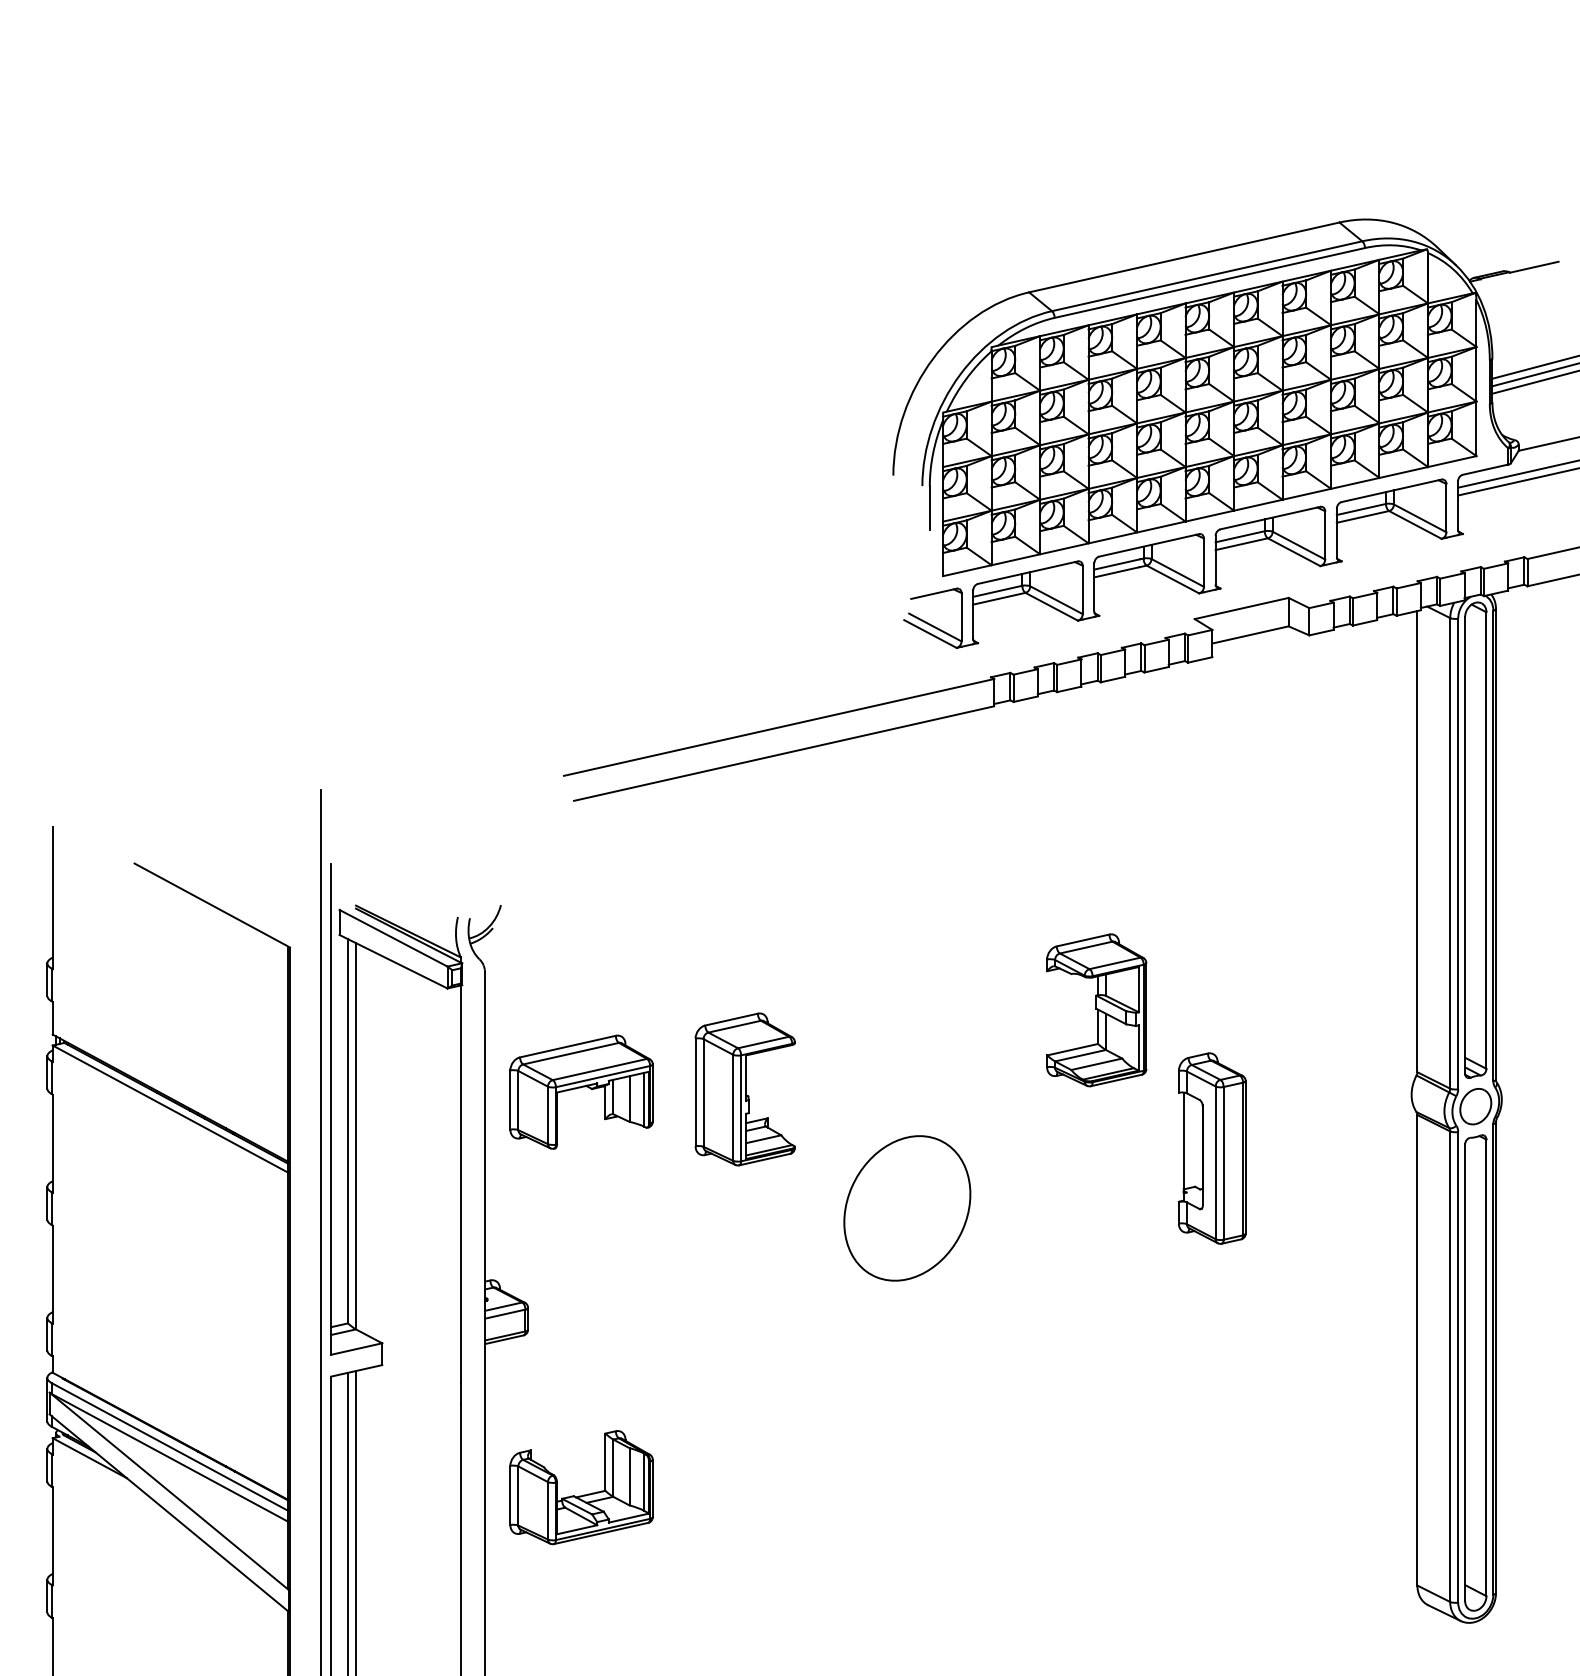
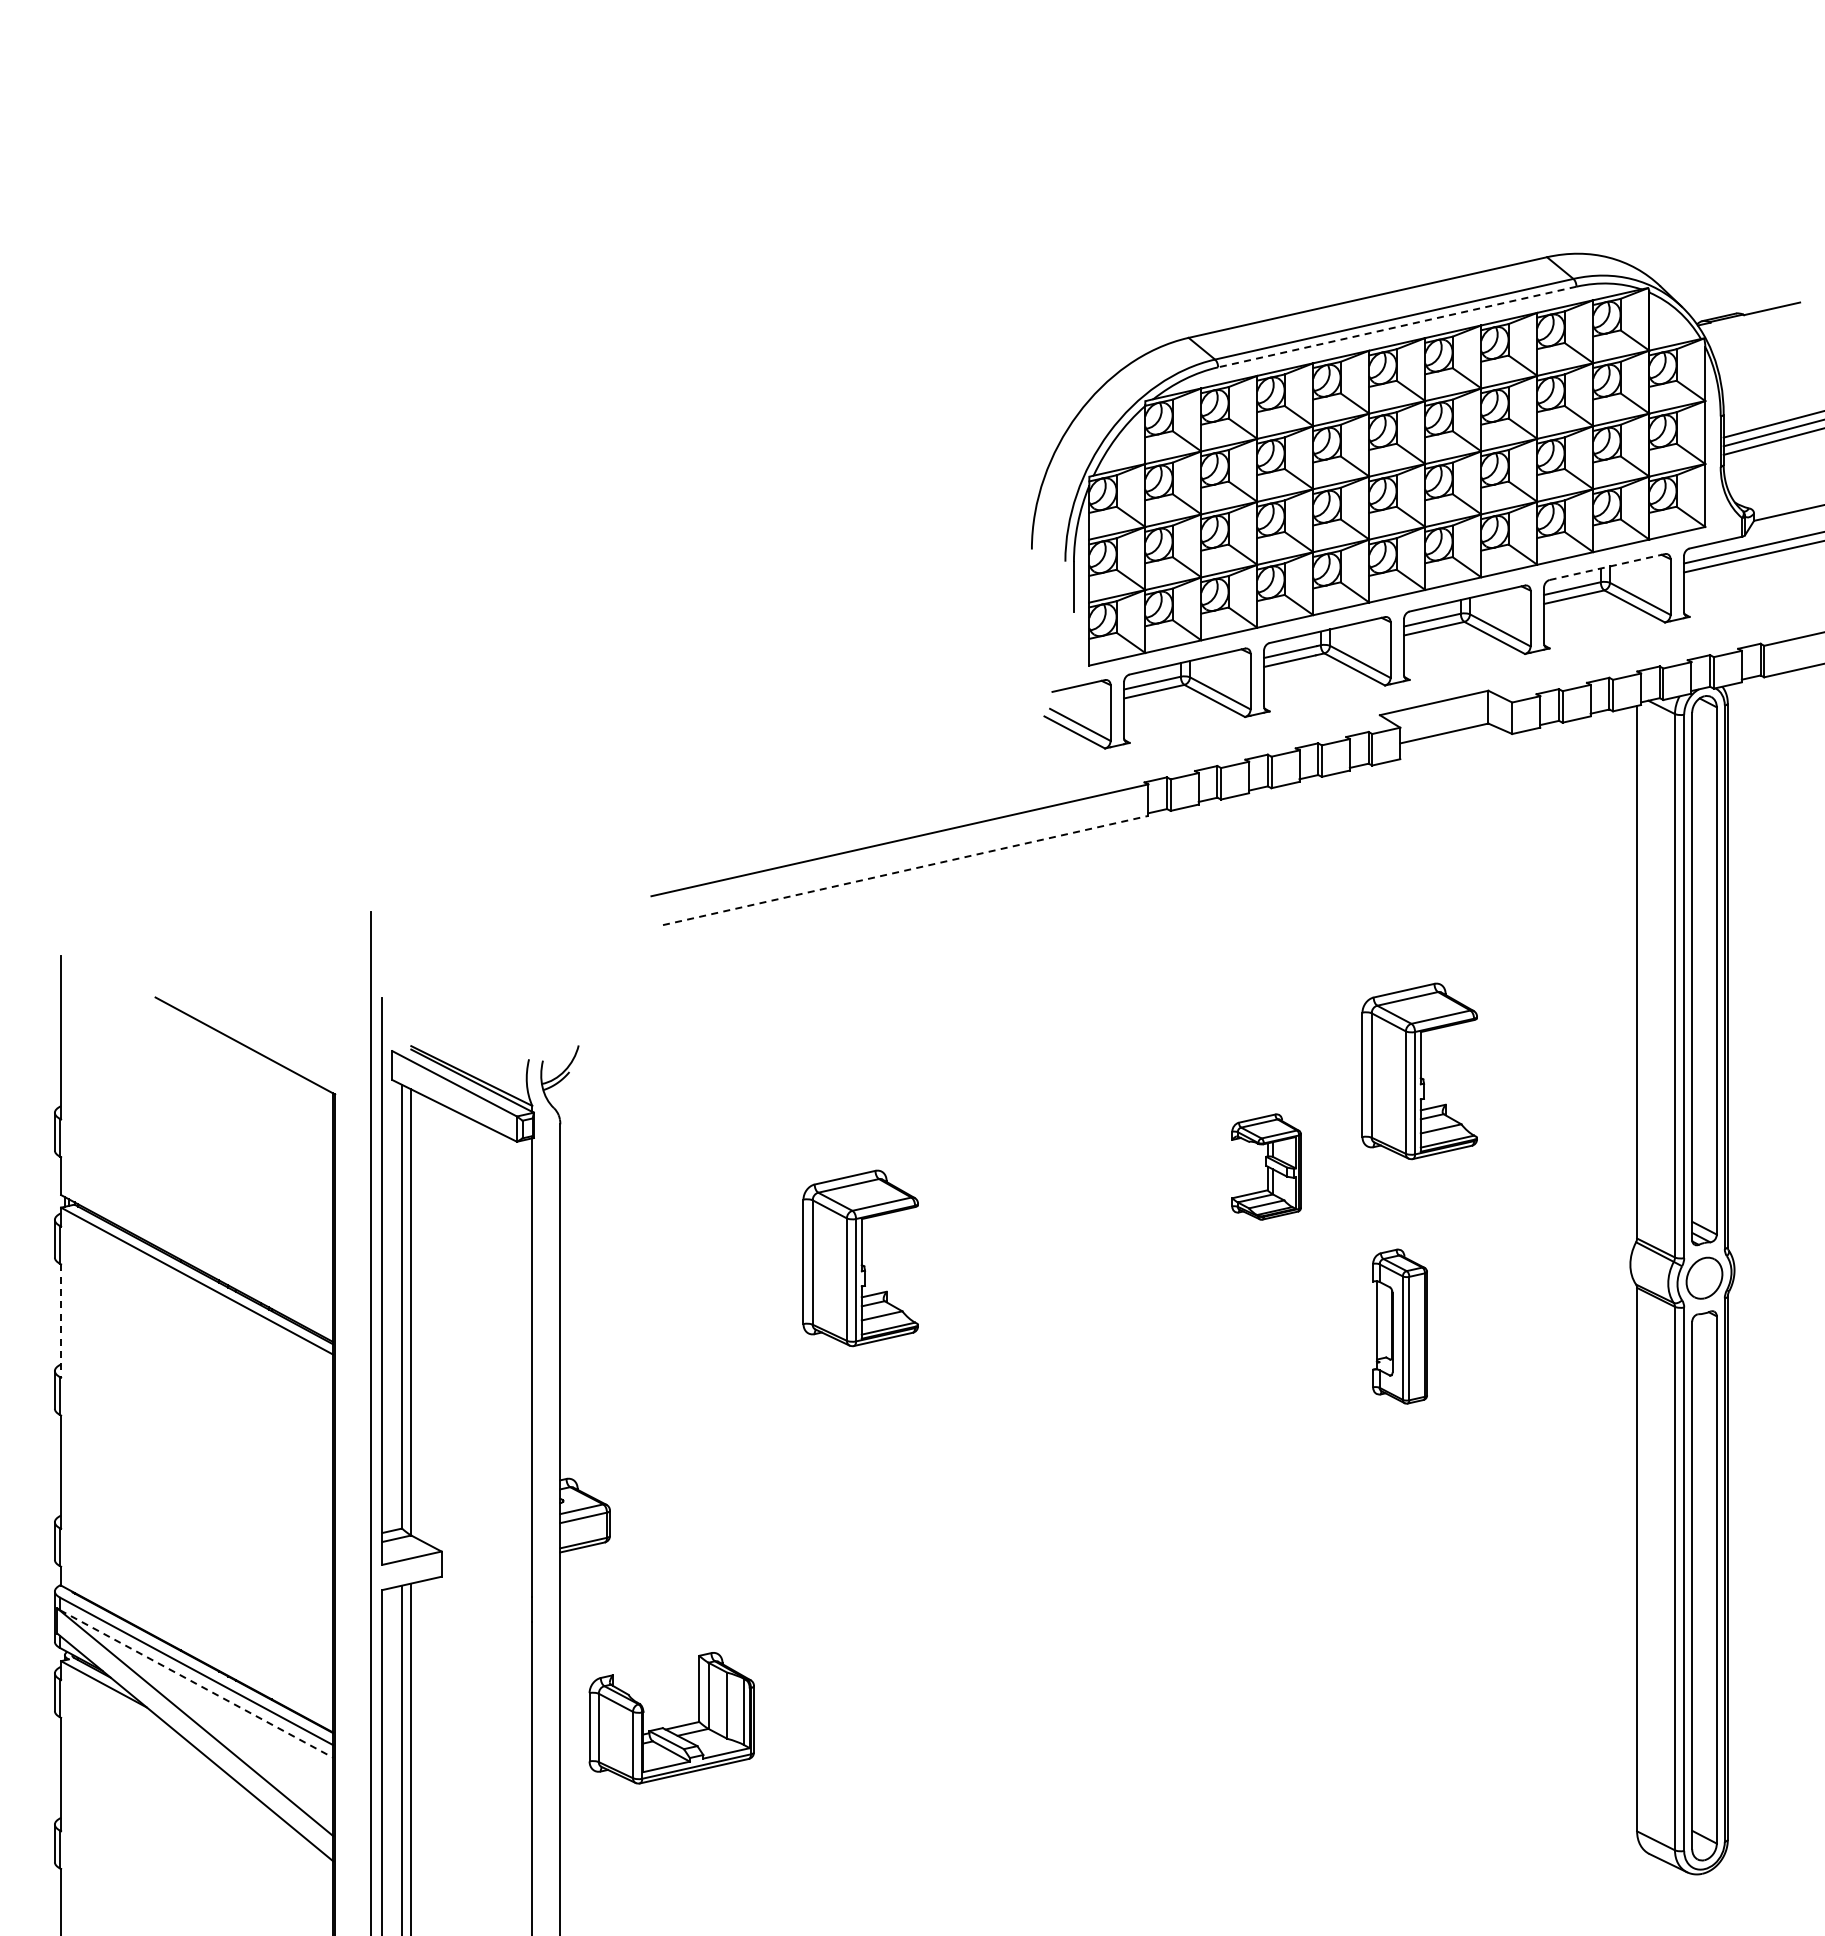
line: (1209, 283) -> (1397, 327), solid -> dashed
line: (1390, 491) -> (1606, 567), solid -> dashed
line: (783, 753) -> (905, 870), solid -> dashed
part: (1229, 927) -> (1419, 1071), added
part: (1096, 1009) -> (1266, 1166), size x0.6
part: (581, 1092) -> (671, 1261), removed
line: (53, 1144) -> (61, 1321), solid -> dashed
part: (1211, 1148) -> (1399, 1326), size x0.7
part: (906, 1208) -> (1047, 1395), removed
line: (170, 1458) -> (197, 1684), solid -> dashed

